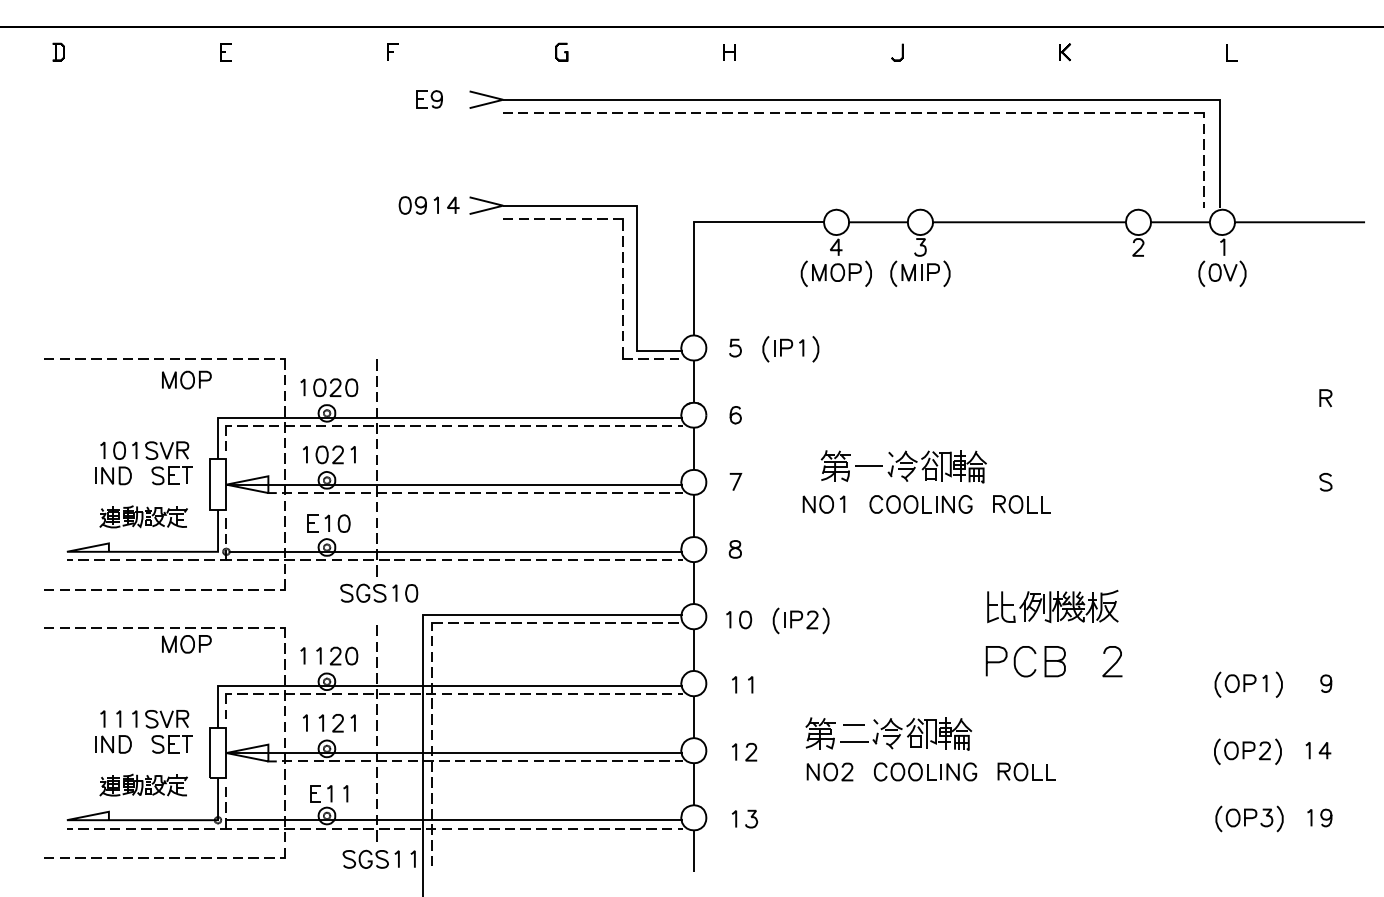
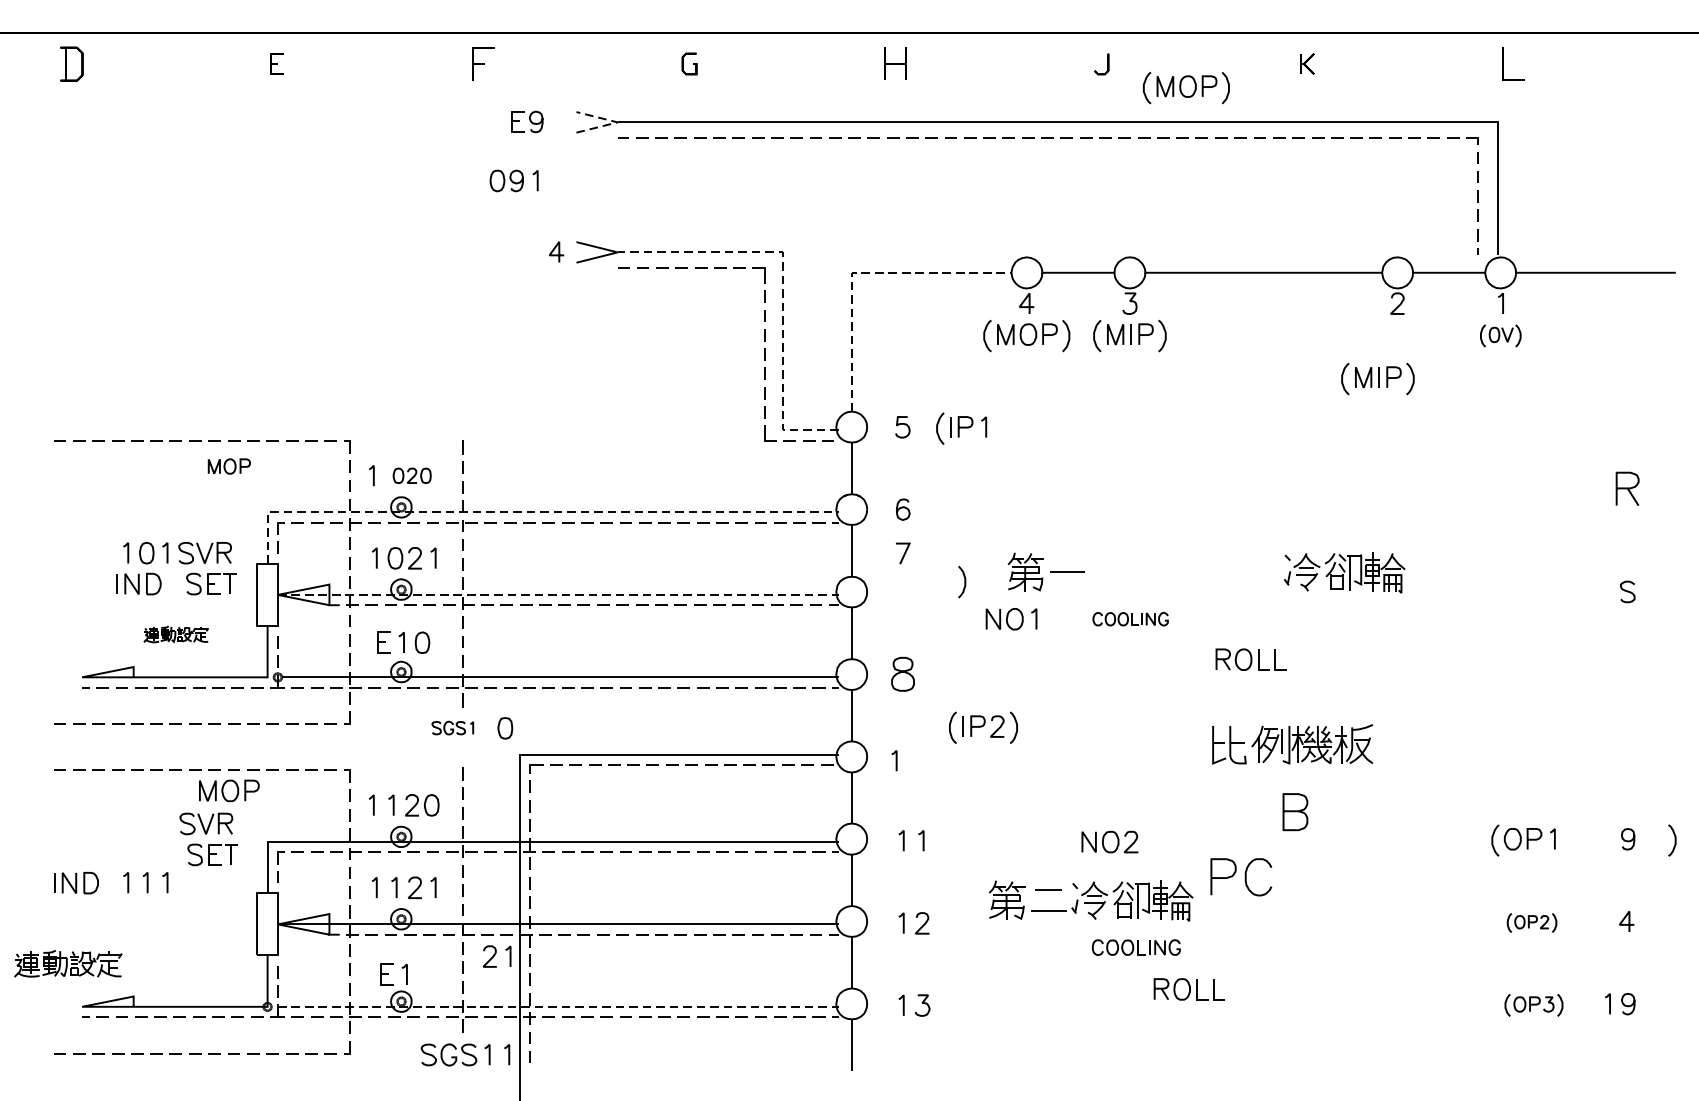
part: (58, 51) -> (71, 63), size x1.6
part: (392, 51) -> (481, 63), size x1.6
part: (729, 52) -> (895, 64), size x1.6
part: (1231, 52) -> (1511, 64), size x1.6
part: (965, 71) -> (1185, 87), added
line: (503, 99) -> (618, 122), solid -> dashed
part: (418, 205) -> (513, 180), moved
line: (702, 222) -> (862, 273), solid -> dashed
line: (637, 233) -> (782, 286), solid -> dashed
part: (1222, 273) -> (1500, 335), size x0.7
part: (1122, 308) -> (1378, 378), added
curve: (817, 349) -> (964, 582), moved
part: (186, 379) -> (228, 465), size x0.7
part: (335, 387) -> (411, 475), size x0.7
part: (1325, 398) -> (1627, 489), size x1.6
line: (429, 417) -> (527, 512), solid -> dashed
part: (936, 466) -> (1343, 572), moved
line: (736, 481) -> (904, 552), moved
line: (454, 484) -> (557, 594), solid -> dashed
part: (920, 504) -> (1130, 619), size x0.6
part: (1021, 504) -> (1250, 659), moved
part: (143, 516) -> (176, 633), size x0.6
part: (734, 549) -> (901, 674), size x1.6
part: (368, 592) -> (452, 727), size x0.6
part: (745, 619) -> (915, 760), removed
part: (800, 620) -> (982, 727), moved
part: (1010, 661) -> (1240, 877), moved
curve: (1114, 663) -> (1368, 814), removed
curve: (1281, 684) -> (1675, 840), moved
part: (168, 731) -> (208, 839), moved
part: (113, 744) -> (76, 883), moved
line: (1308, 750) -> (1606, 921), removed
part: (1247, 751) -> (1531, 922), size x0.6
part: (829, 771) -> (1109, 841), moved
part: (925, 771) -> (1136, 947), size x0.7
part: (1026, 771) -> (1188, 988), moved
part: (404, 779) -> (496, 956), added
part: (143, 784) -> (68, 963), moved
line: (346, 793) -> (425, 974), removed
part: (1249, 818) -> (1533, 1004), size x0.7
line: (454, 820) -> (557, 1007), solid -> dashed

